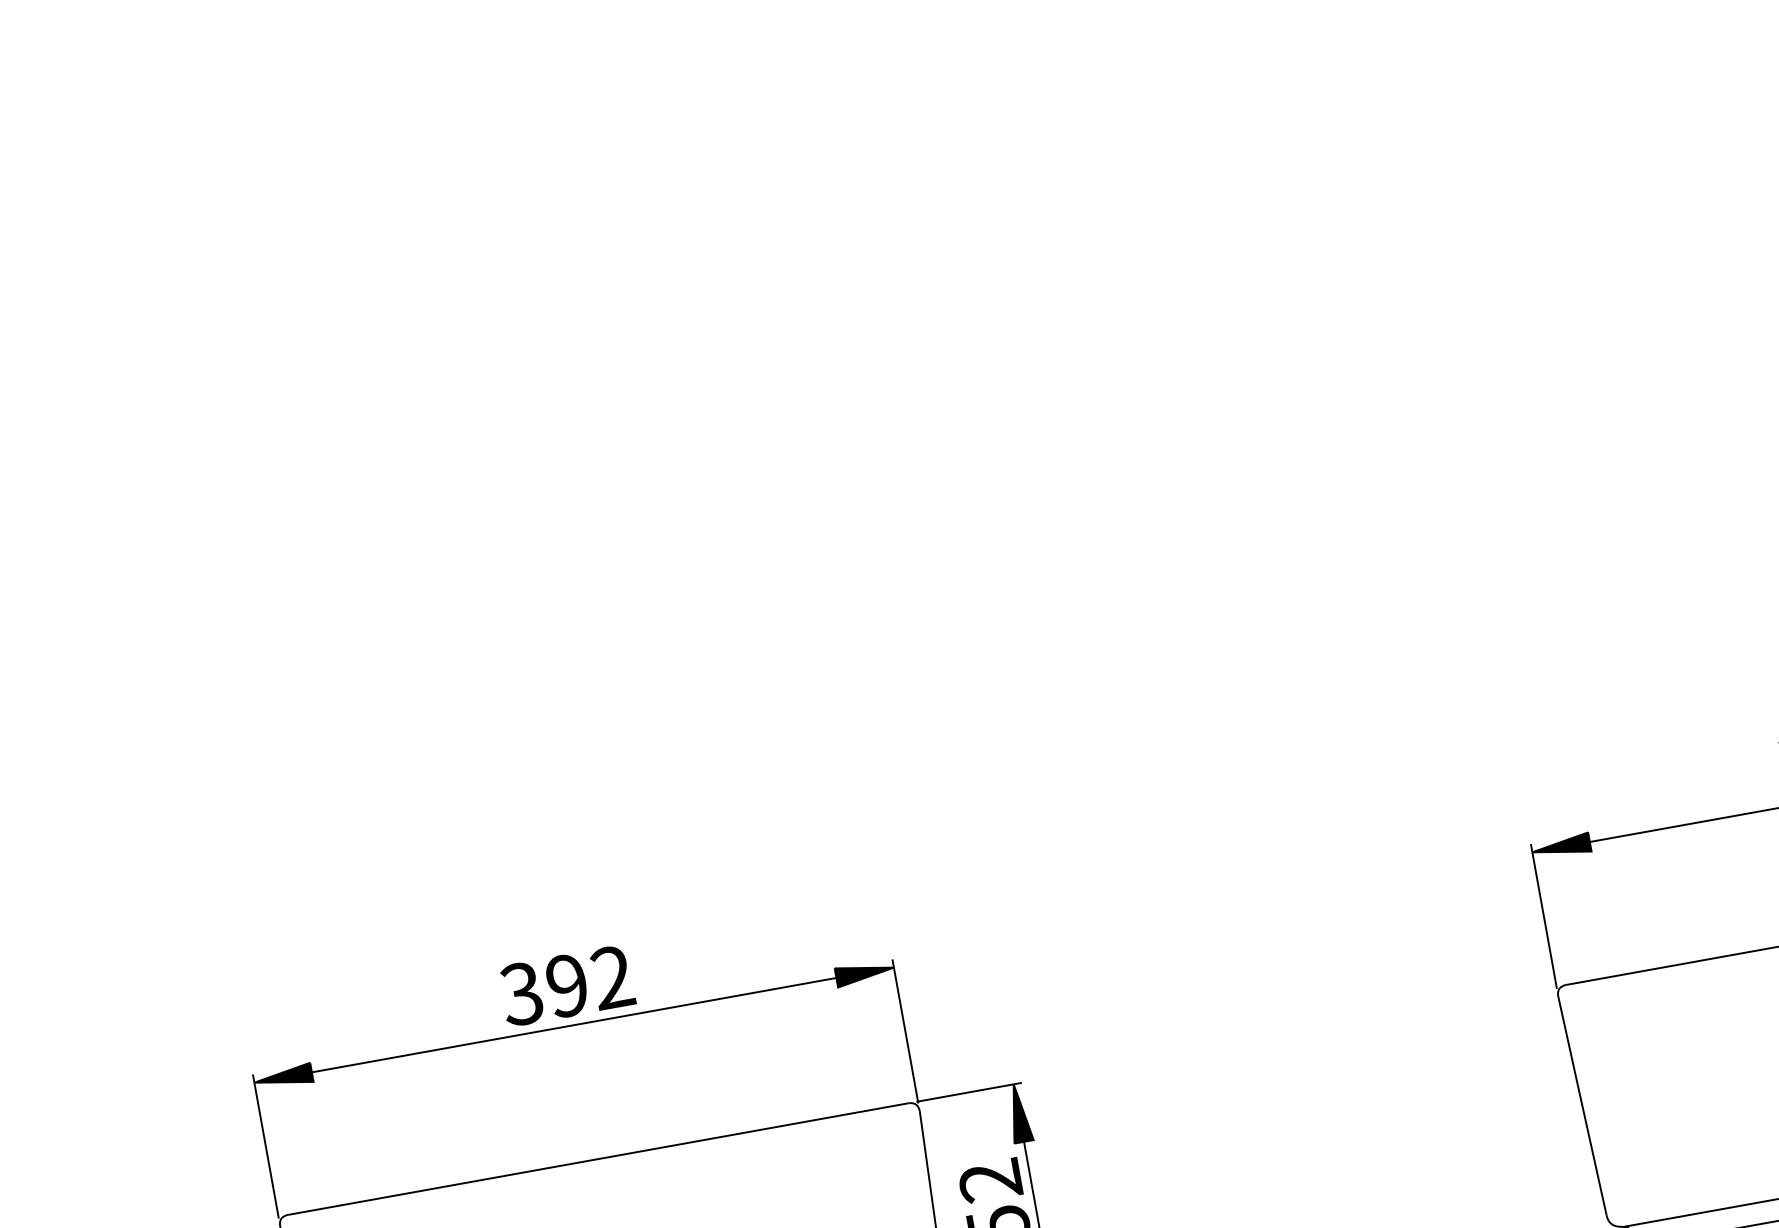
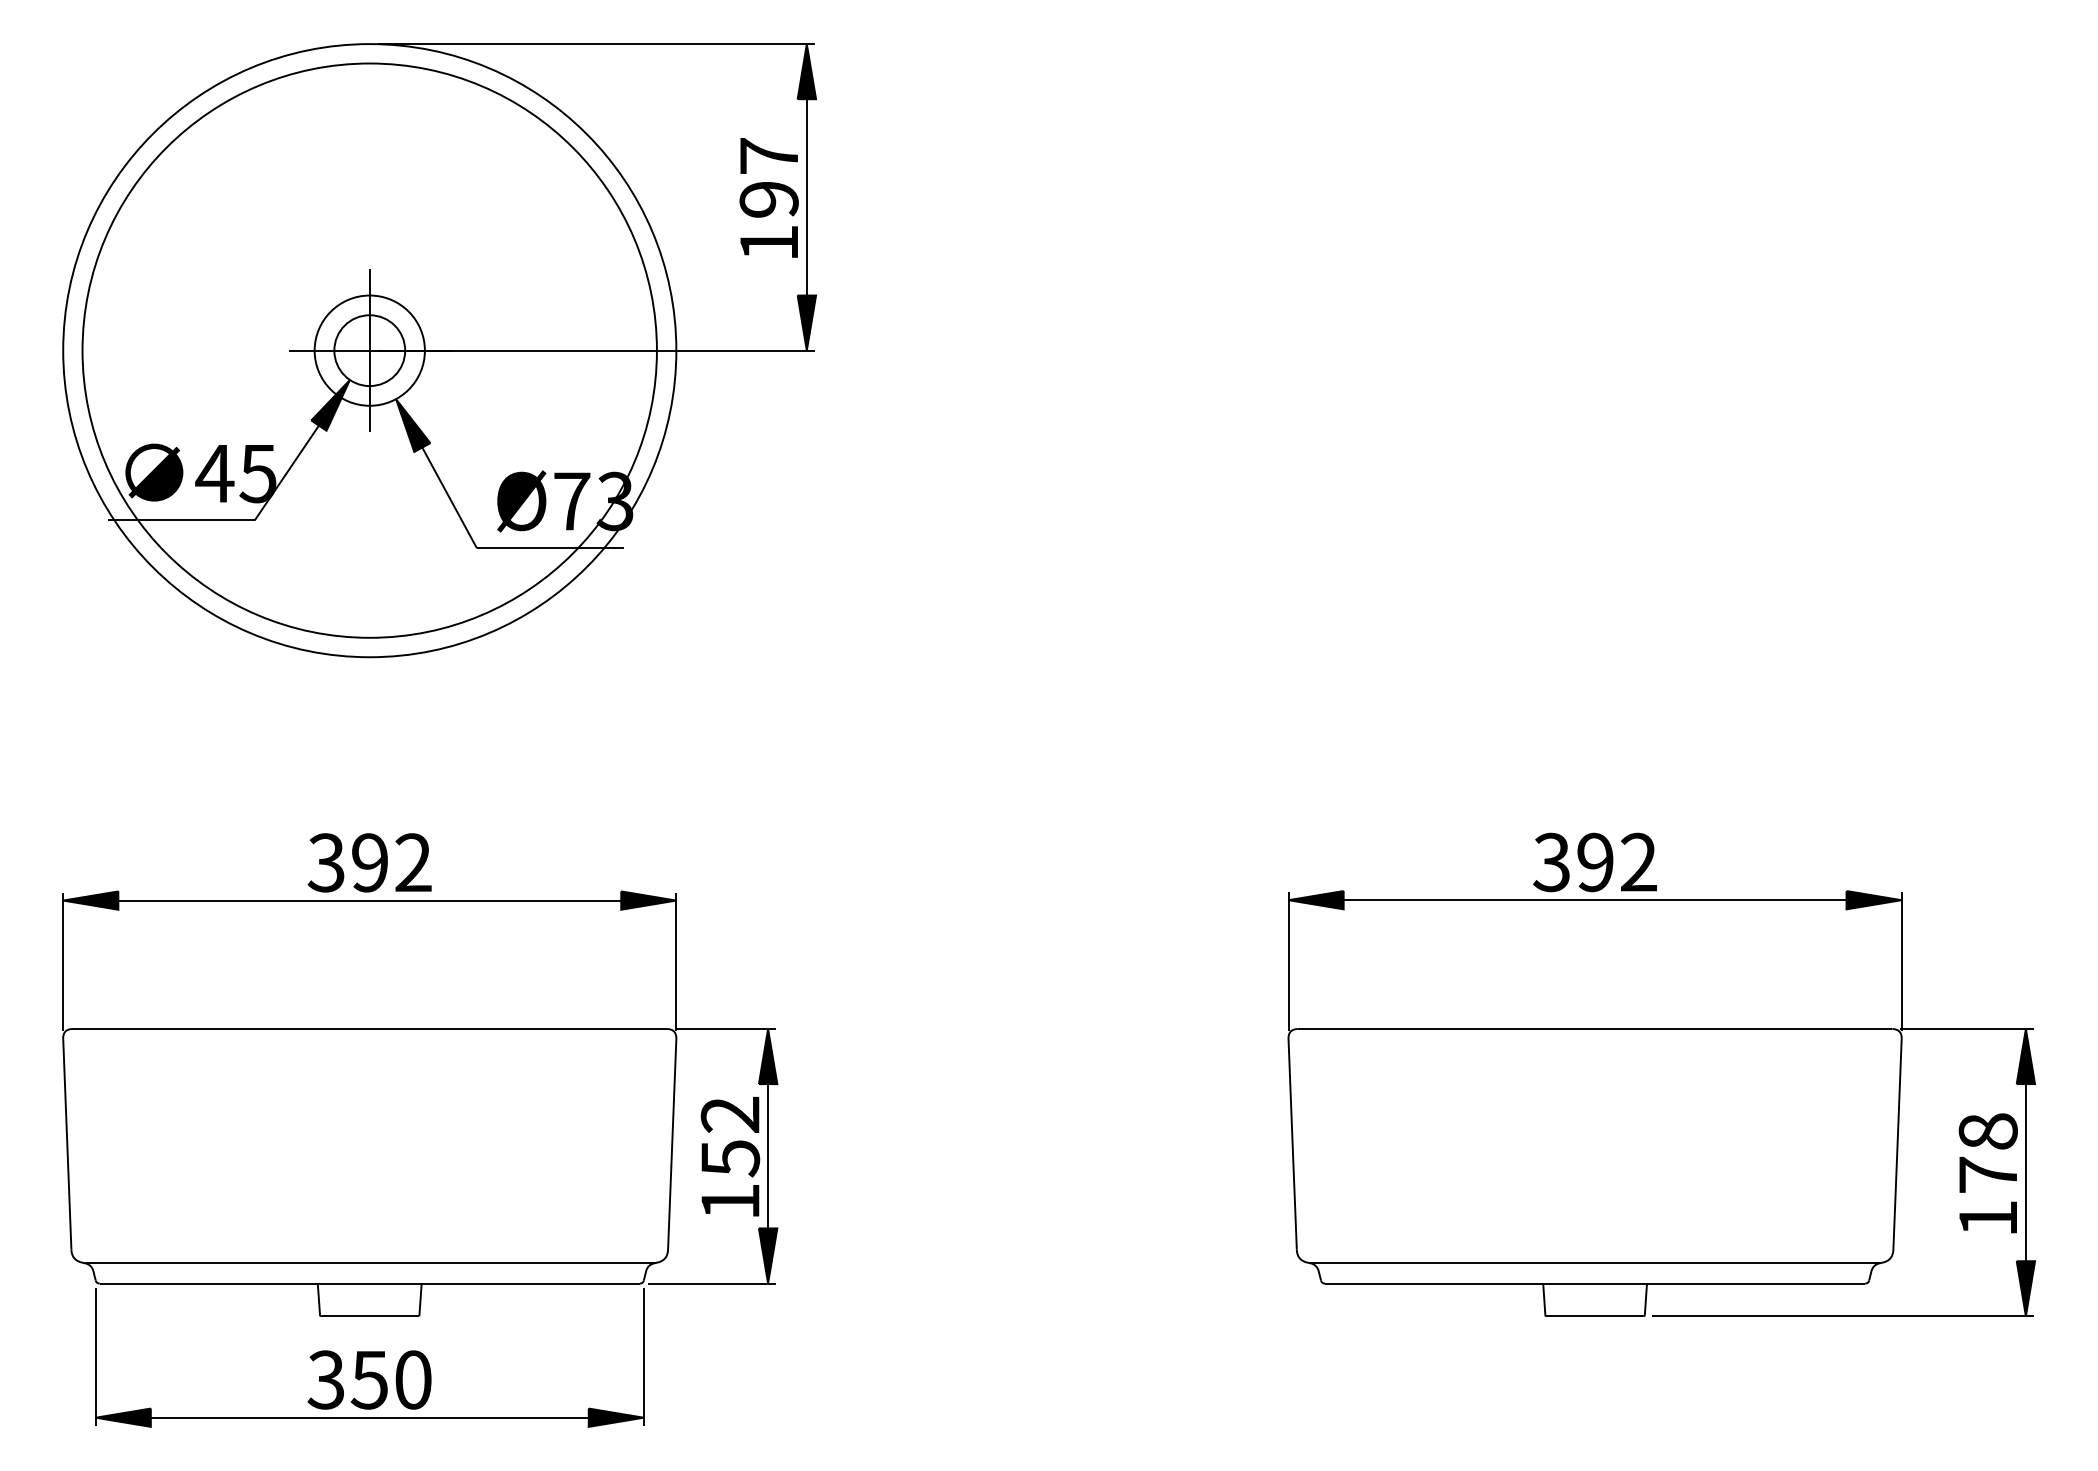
part: (543, 438) -> (439, 350), added

